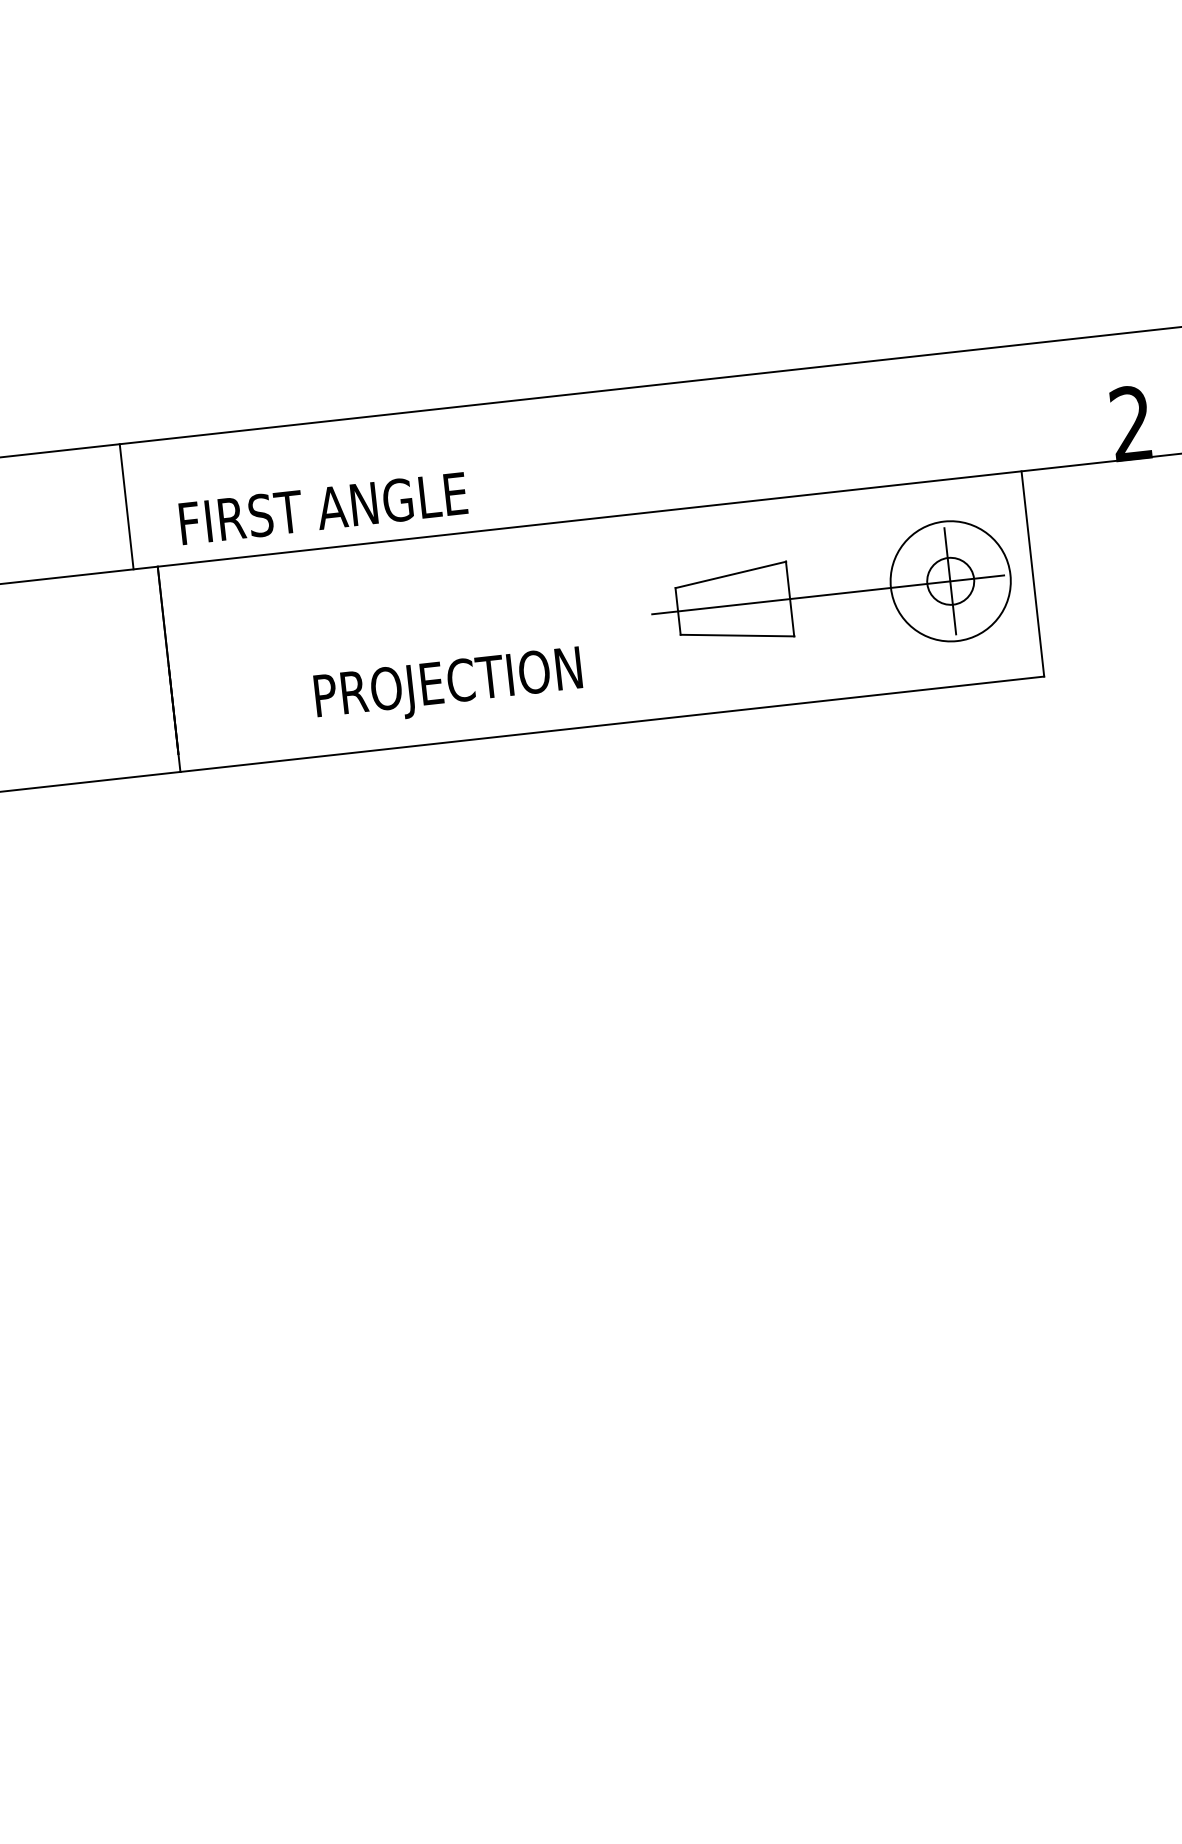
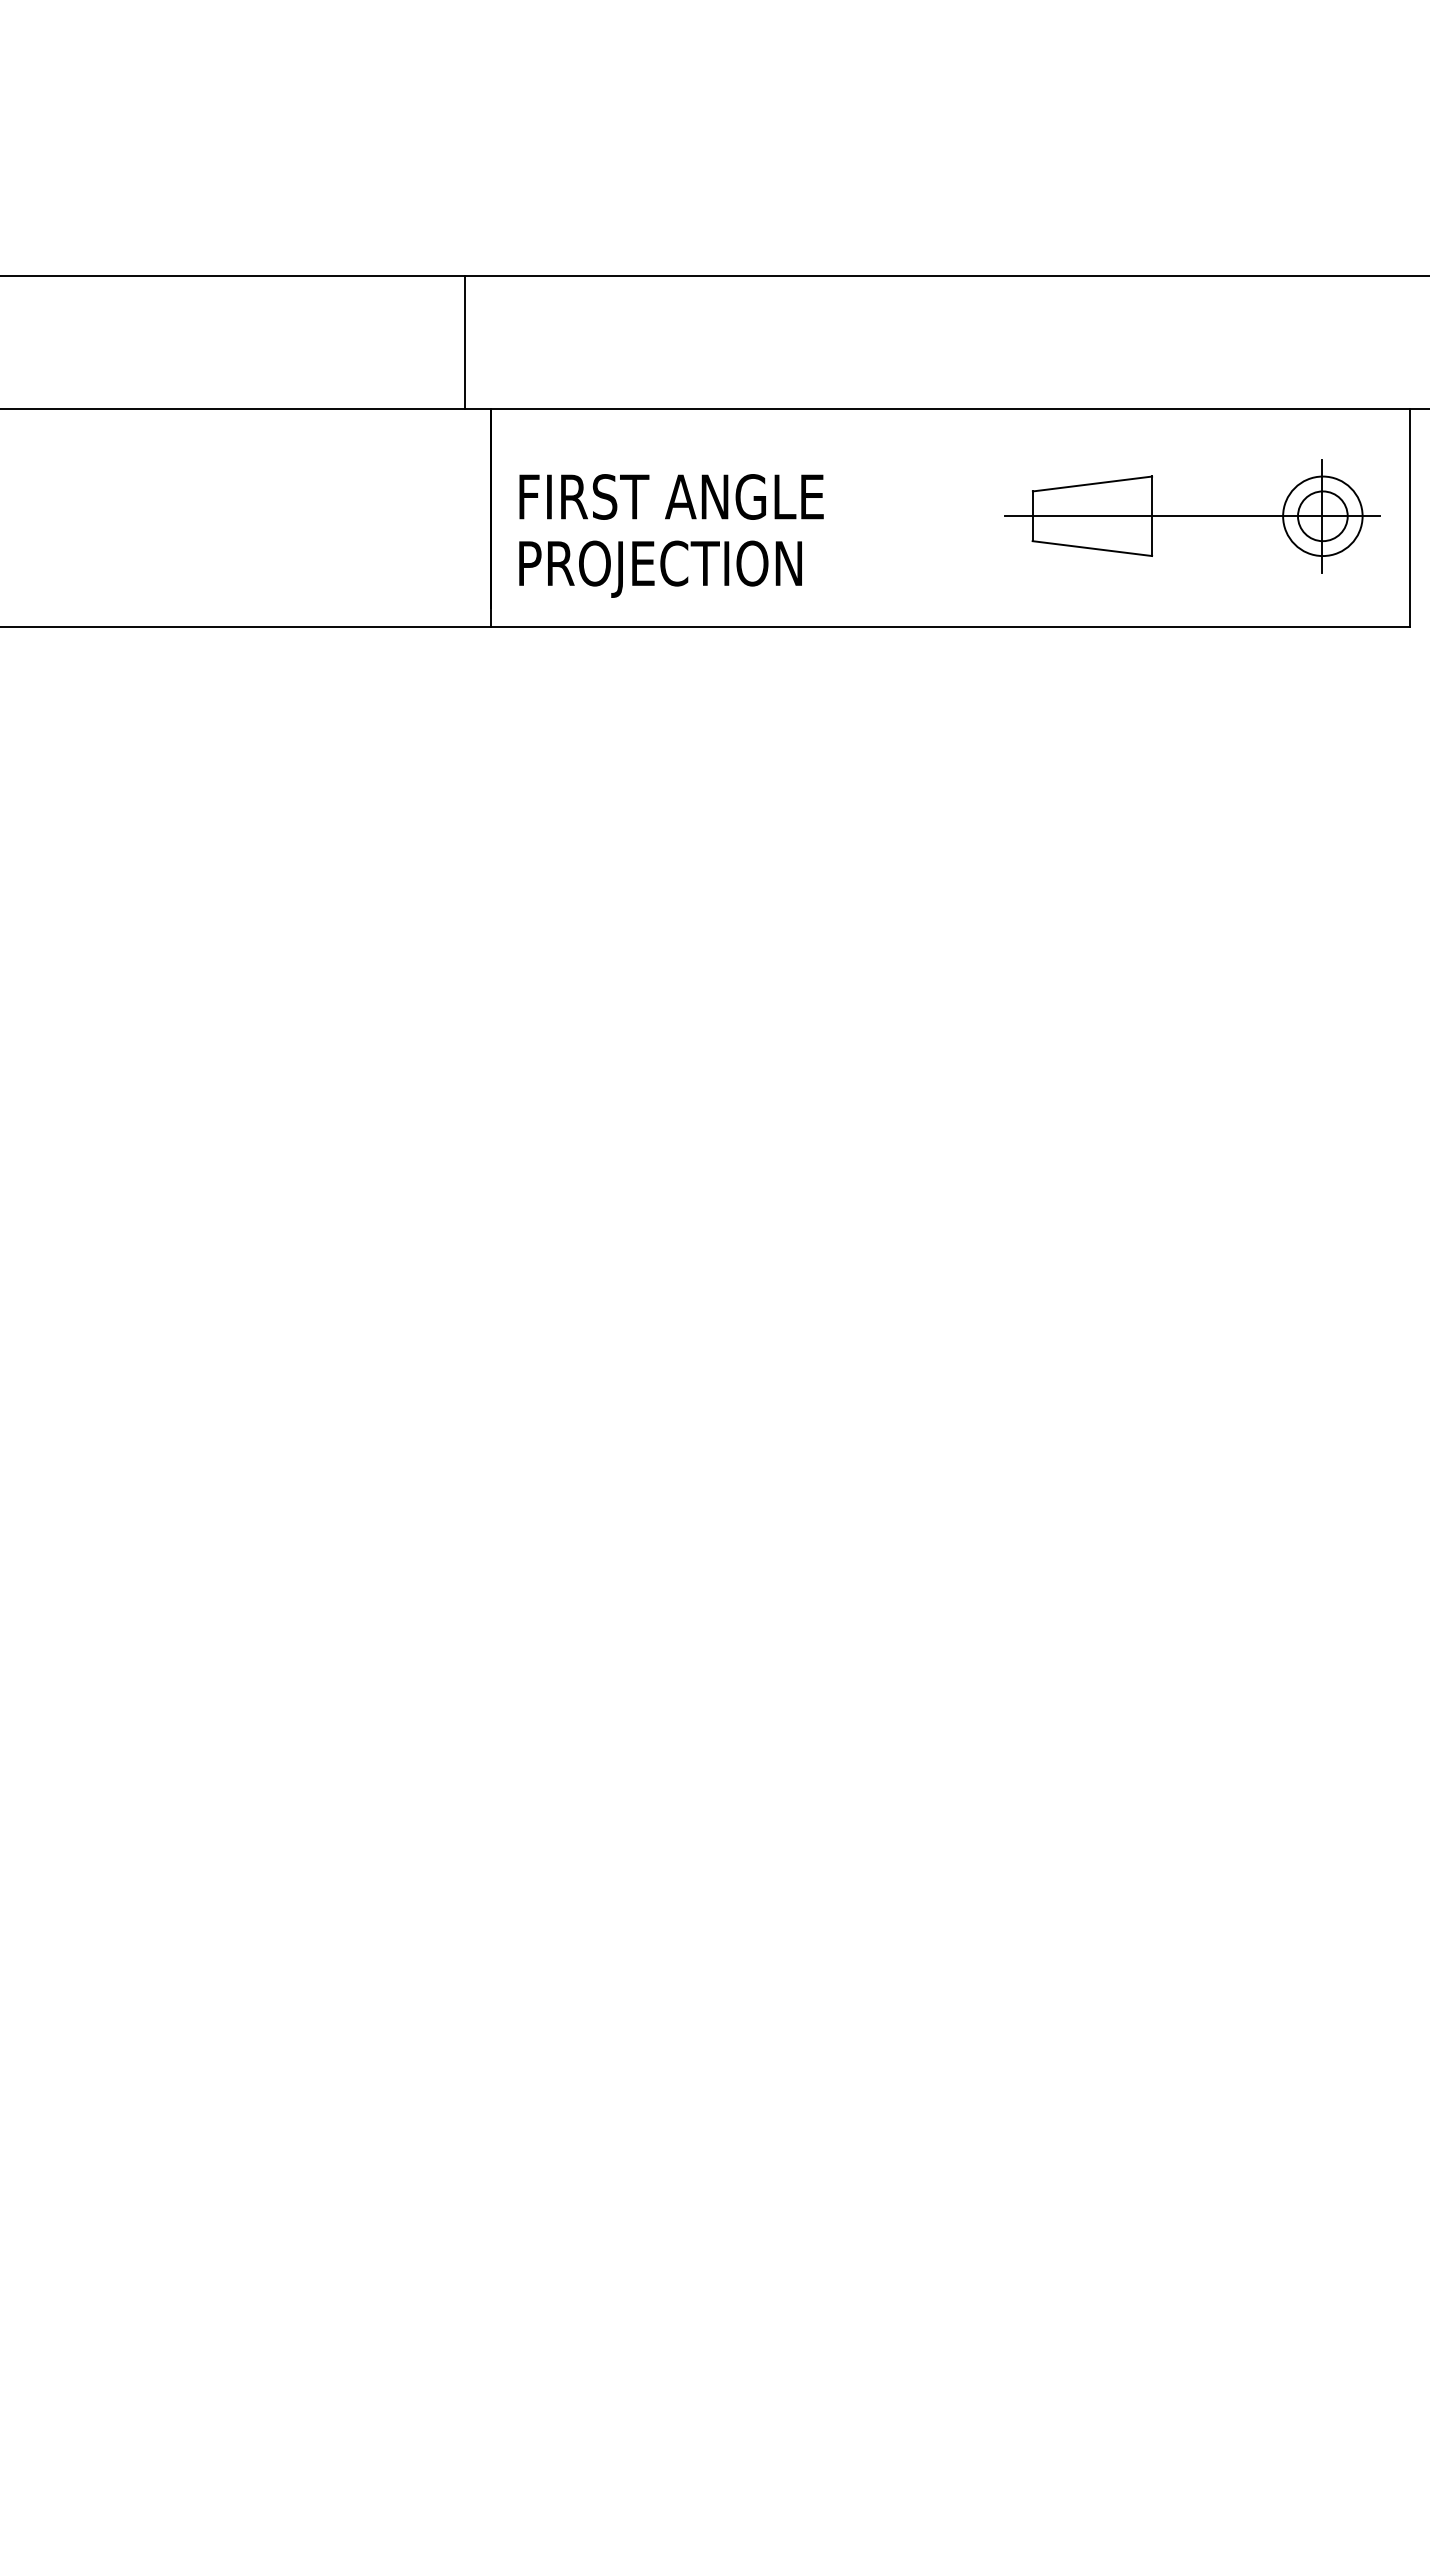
text: (323, 508) -> (671, 496), moved
circle: (950, 581) -> (1322, 516), size x0.62
text: (448, 686) -> (660, 568), moved

